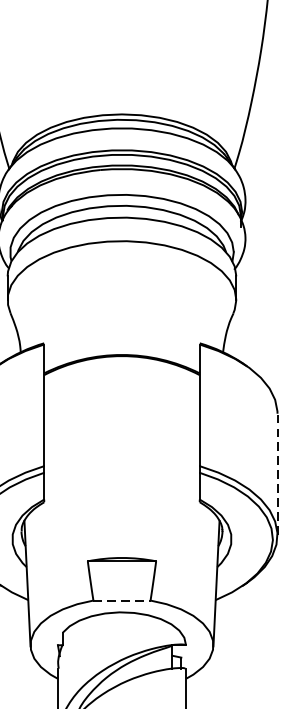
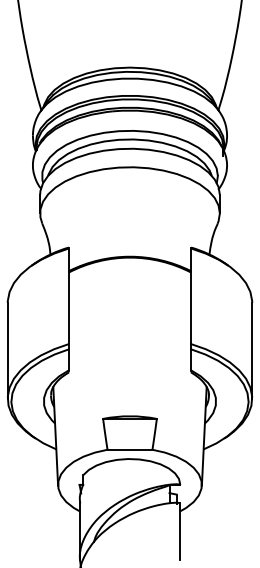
line: (277, 474) -> (252, 350), dashed -> solid
line: (122, 600) -> (130, 449), dashed -> solid

